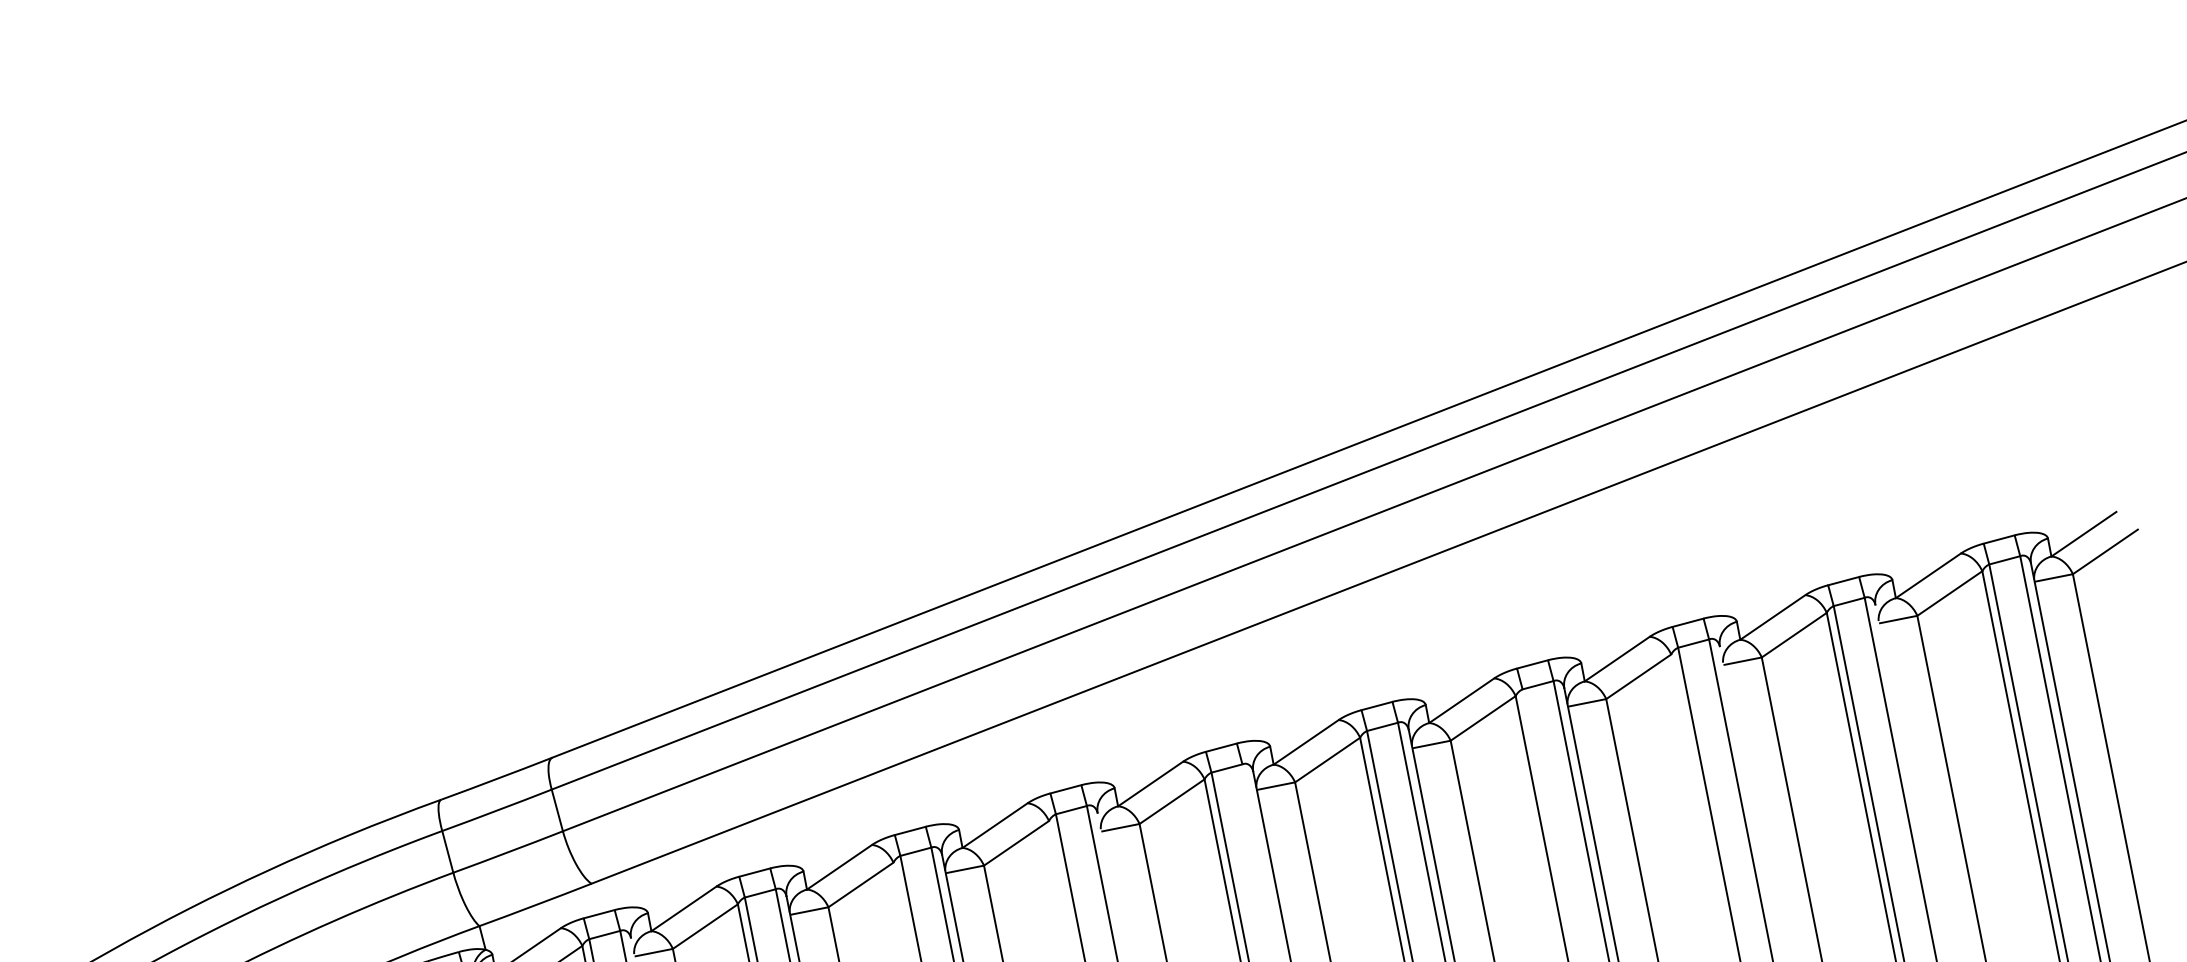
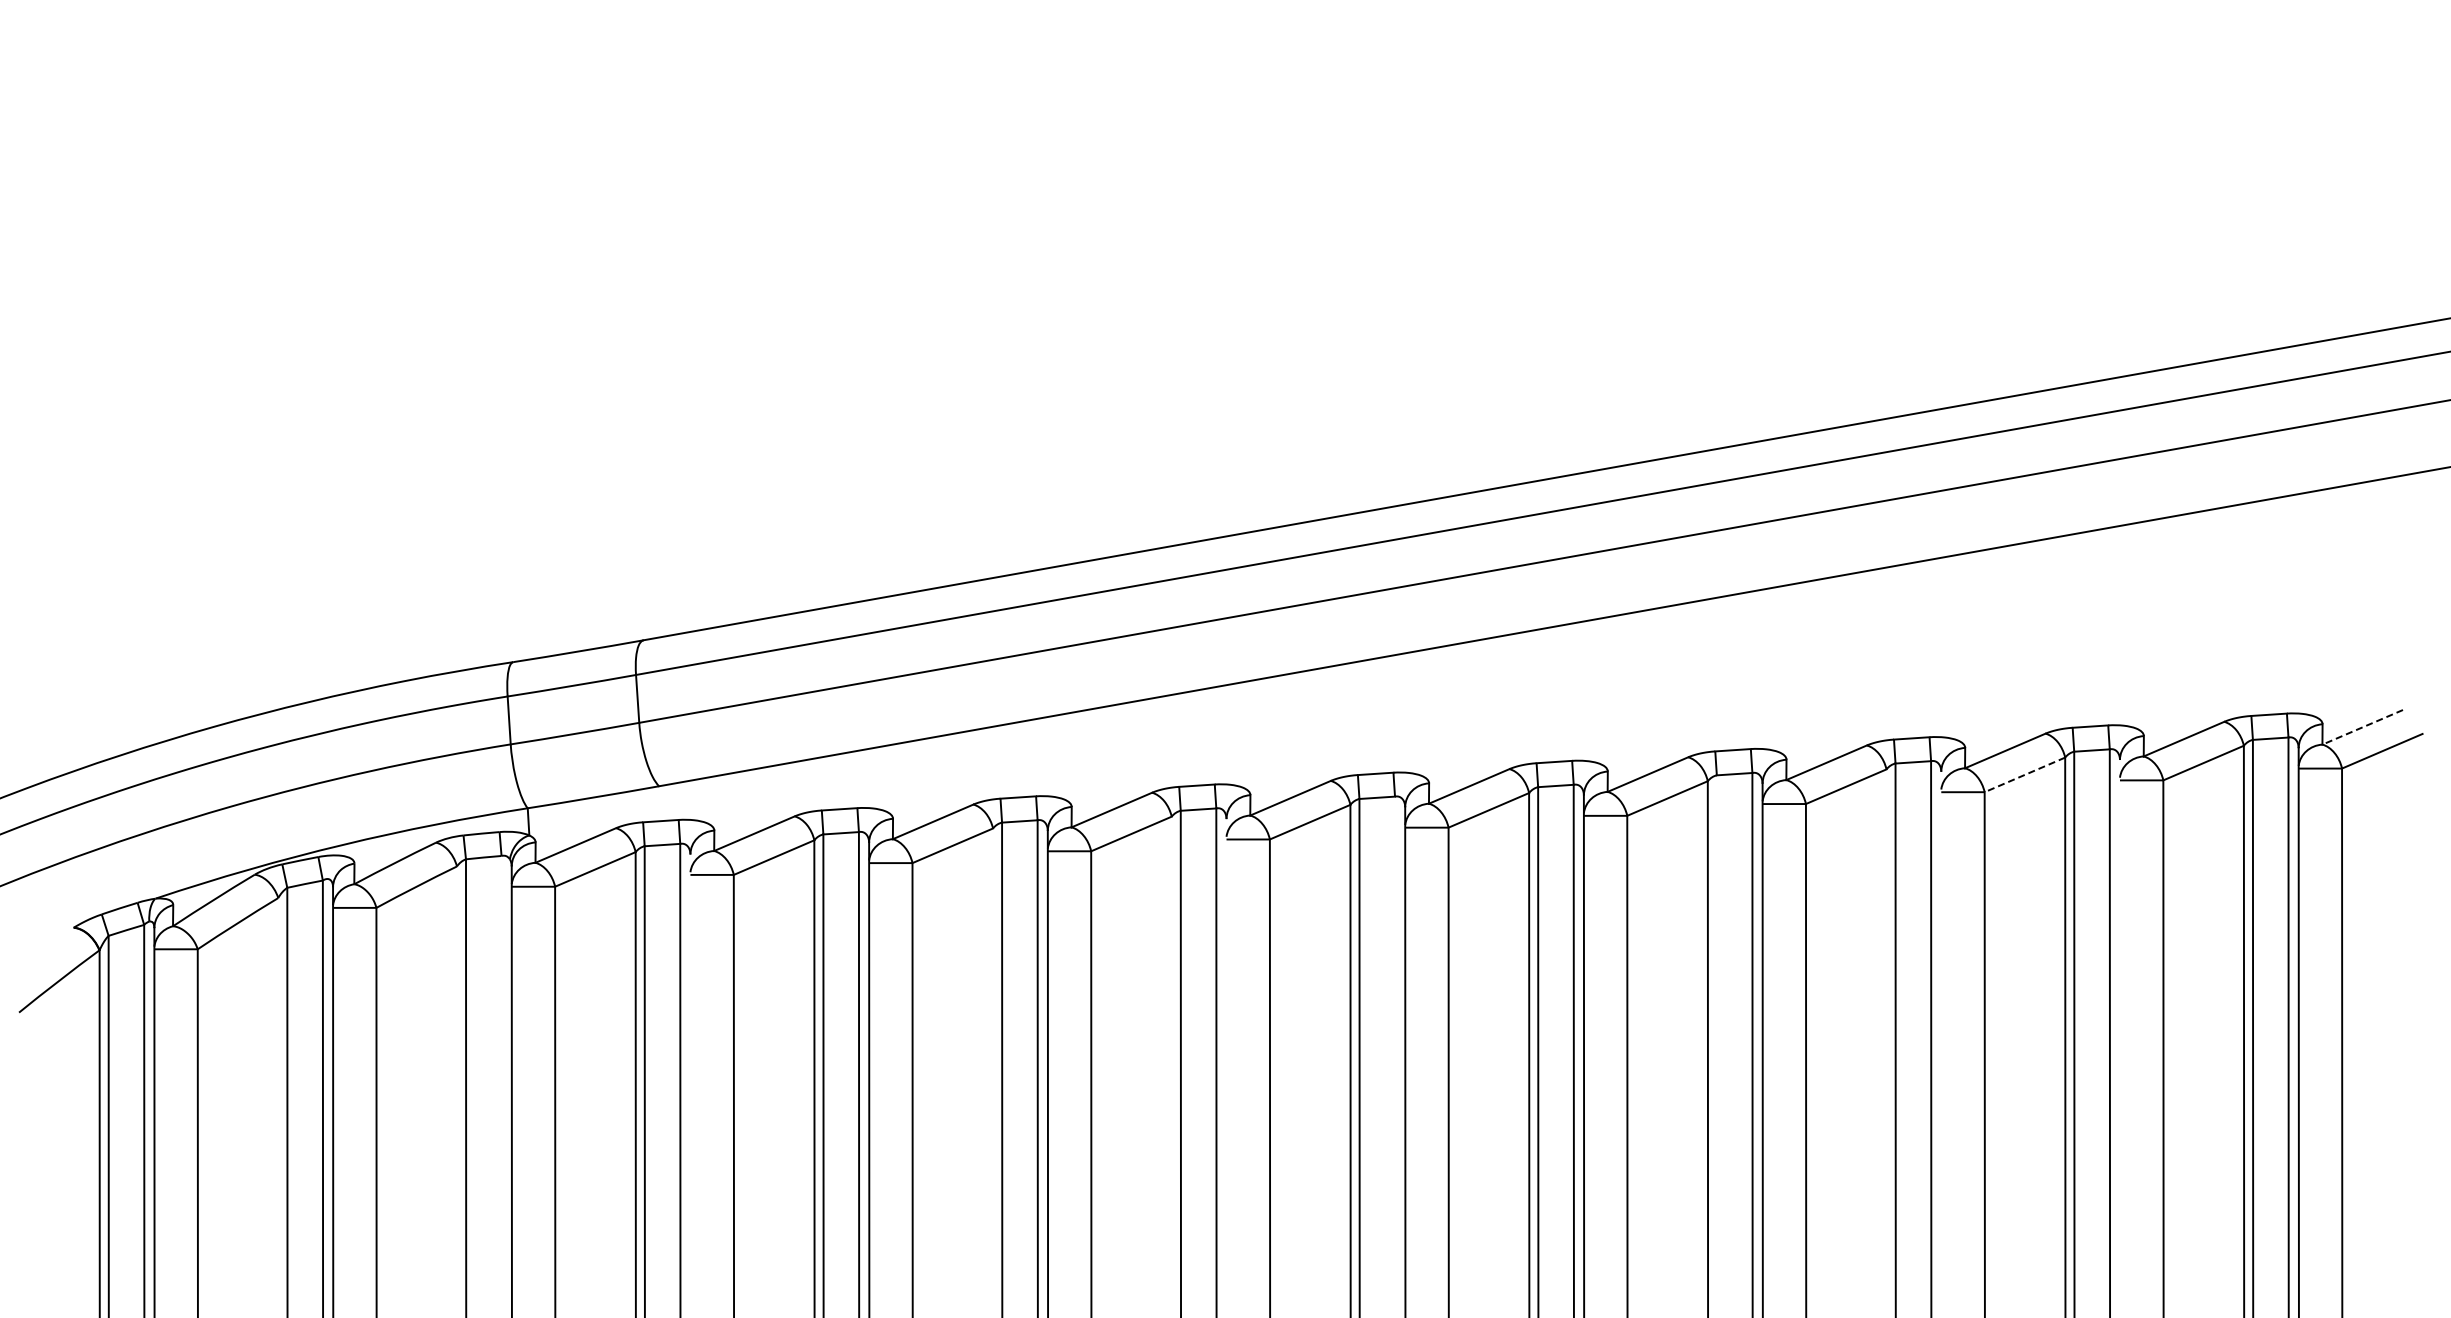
line: (2083, 534) -> (2362, 727), solid -> dashed
line: (1793, 634) -> (2024, 774), solid -> dashed

